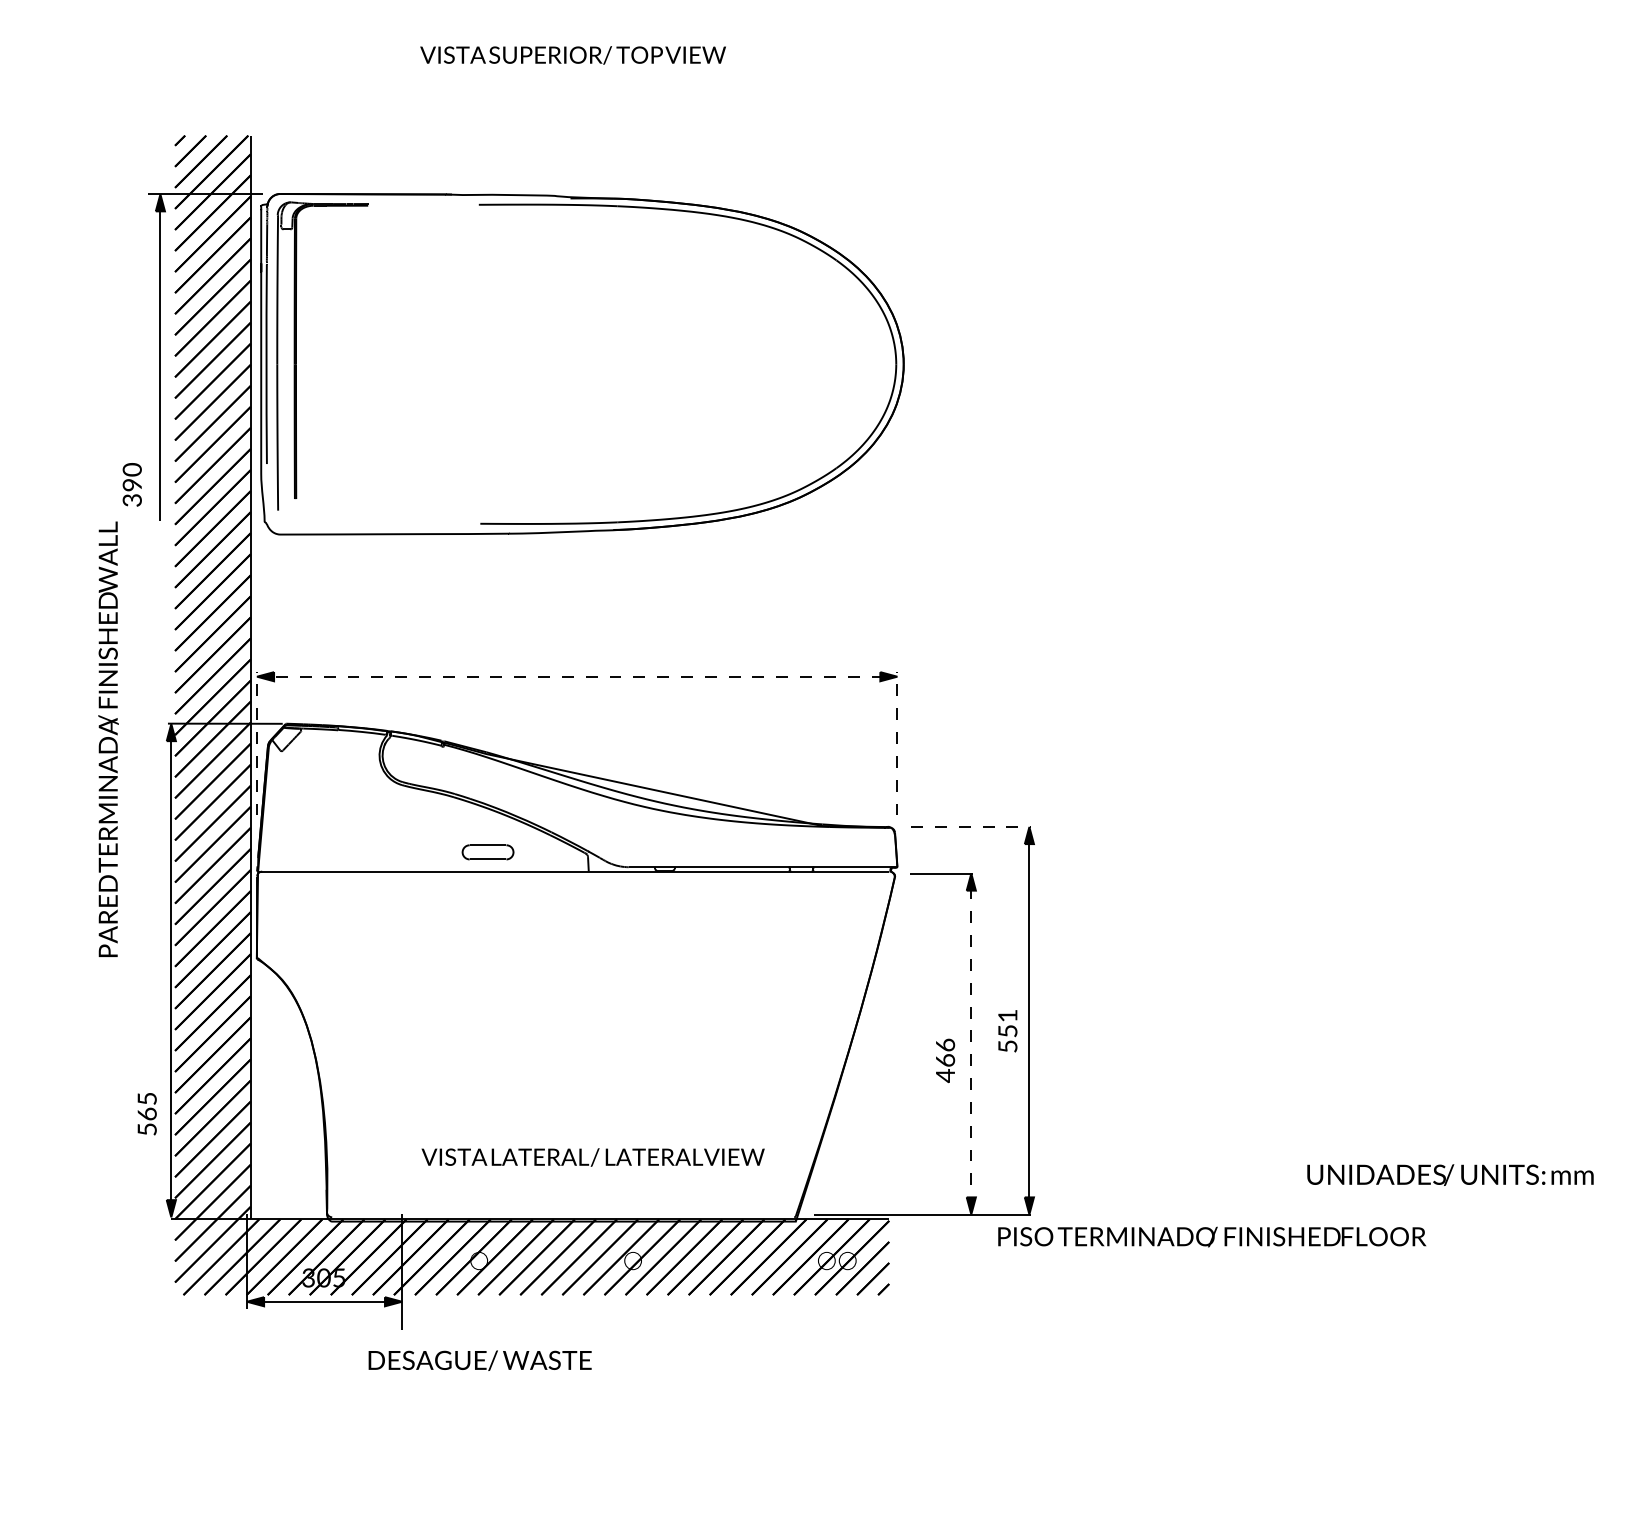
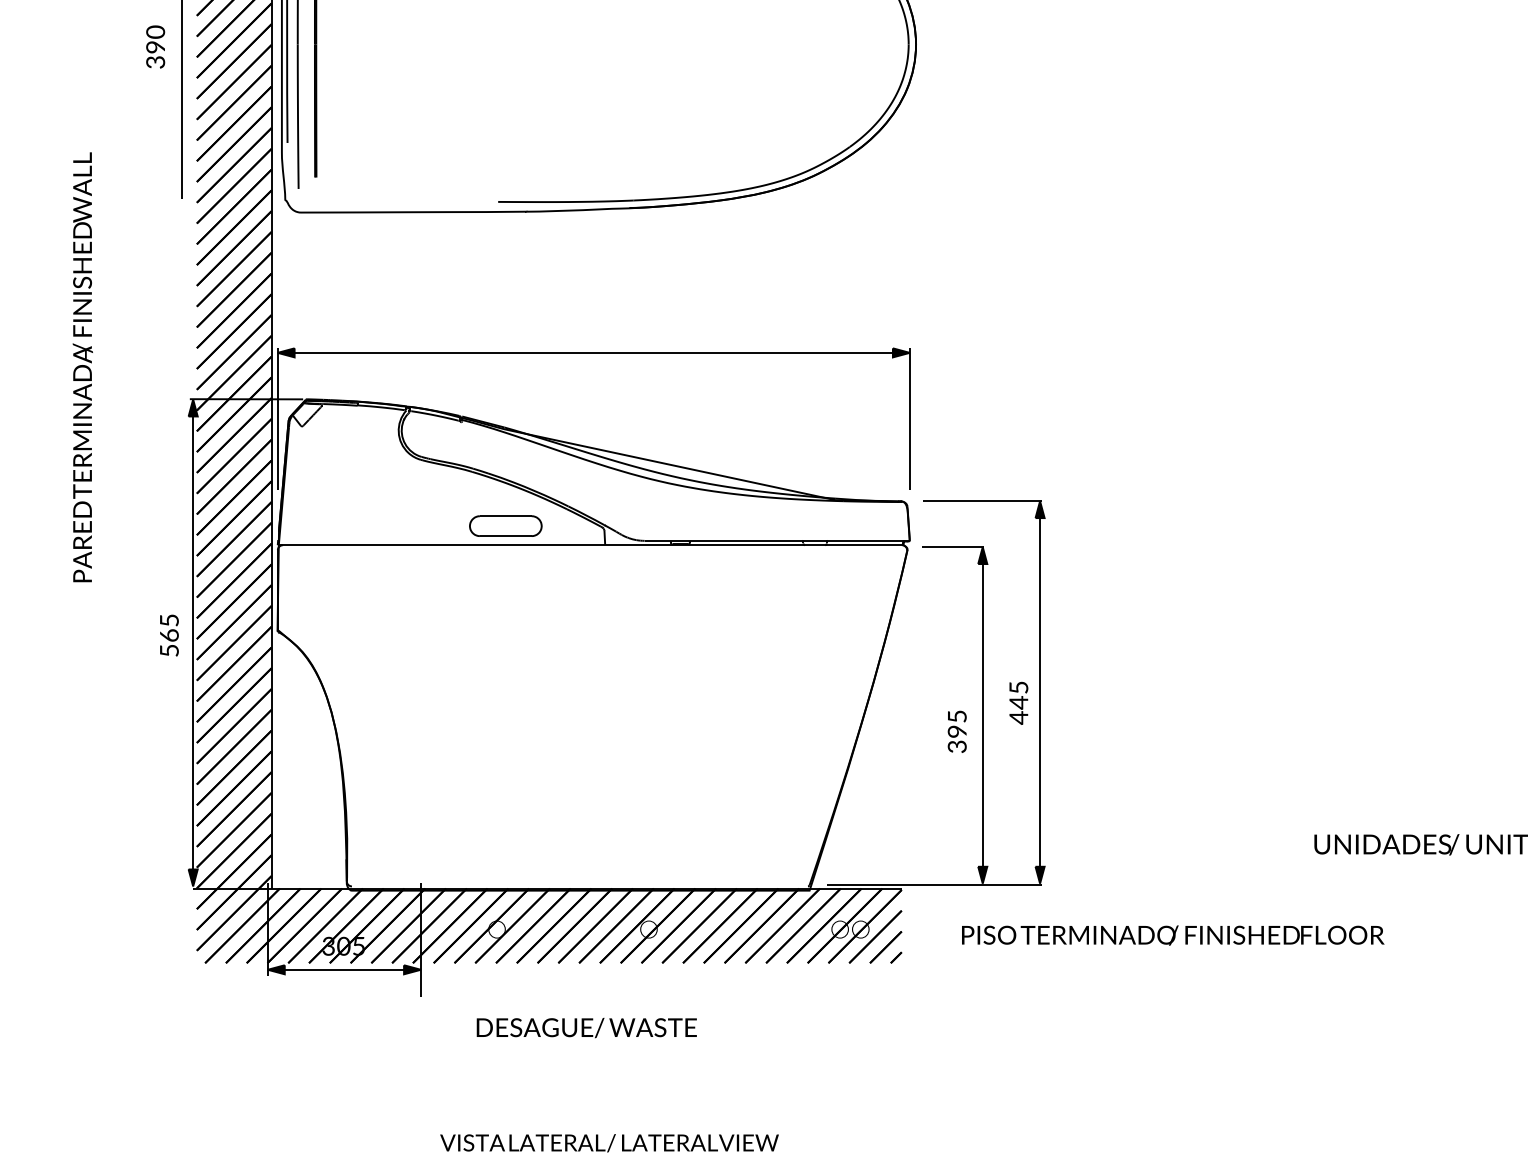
text: (131, 484) -> (154, 46), moved
line: (576, 676) -> (593, 352), dashed -> solid
text: (108, 738) -> (82, 366), moved
line: (257, 743) -> (278, 418), dashed -> solid
line: (897, 743) -> (909, 418), dashed -> solid
line: (971, 827) -> (982, 501), dashed -> solid
part: (487, 852) -> (505, 526), size x1.43
text: (1007, 1031) -> (1018, 703), 551 -> 445
line: (971, 1044) -> (982, 715), dashed -> solid
text: (945, 1060) -> (957, 731), 466 -> 395
text: (146, 1114) -> (168, 635), moved
text: (592, 1157) -> (608, 1143), moved
text: (1212, 1236) -> (1173, 934), moved
text: (479, 1360) -> (586, 1027), moved

